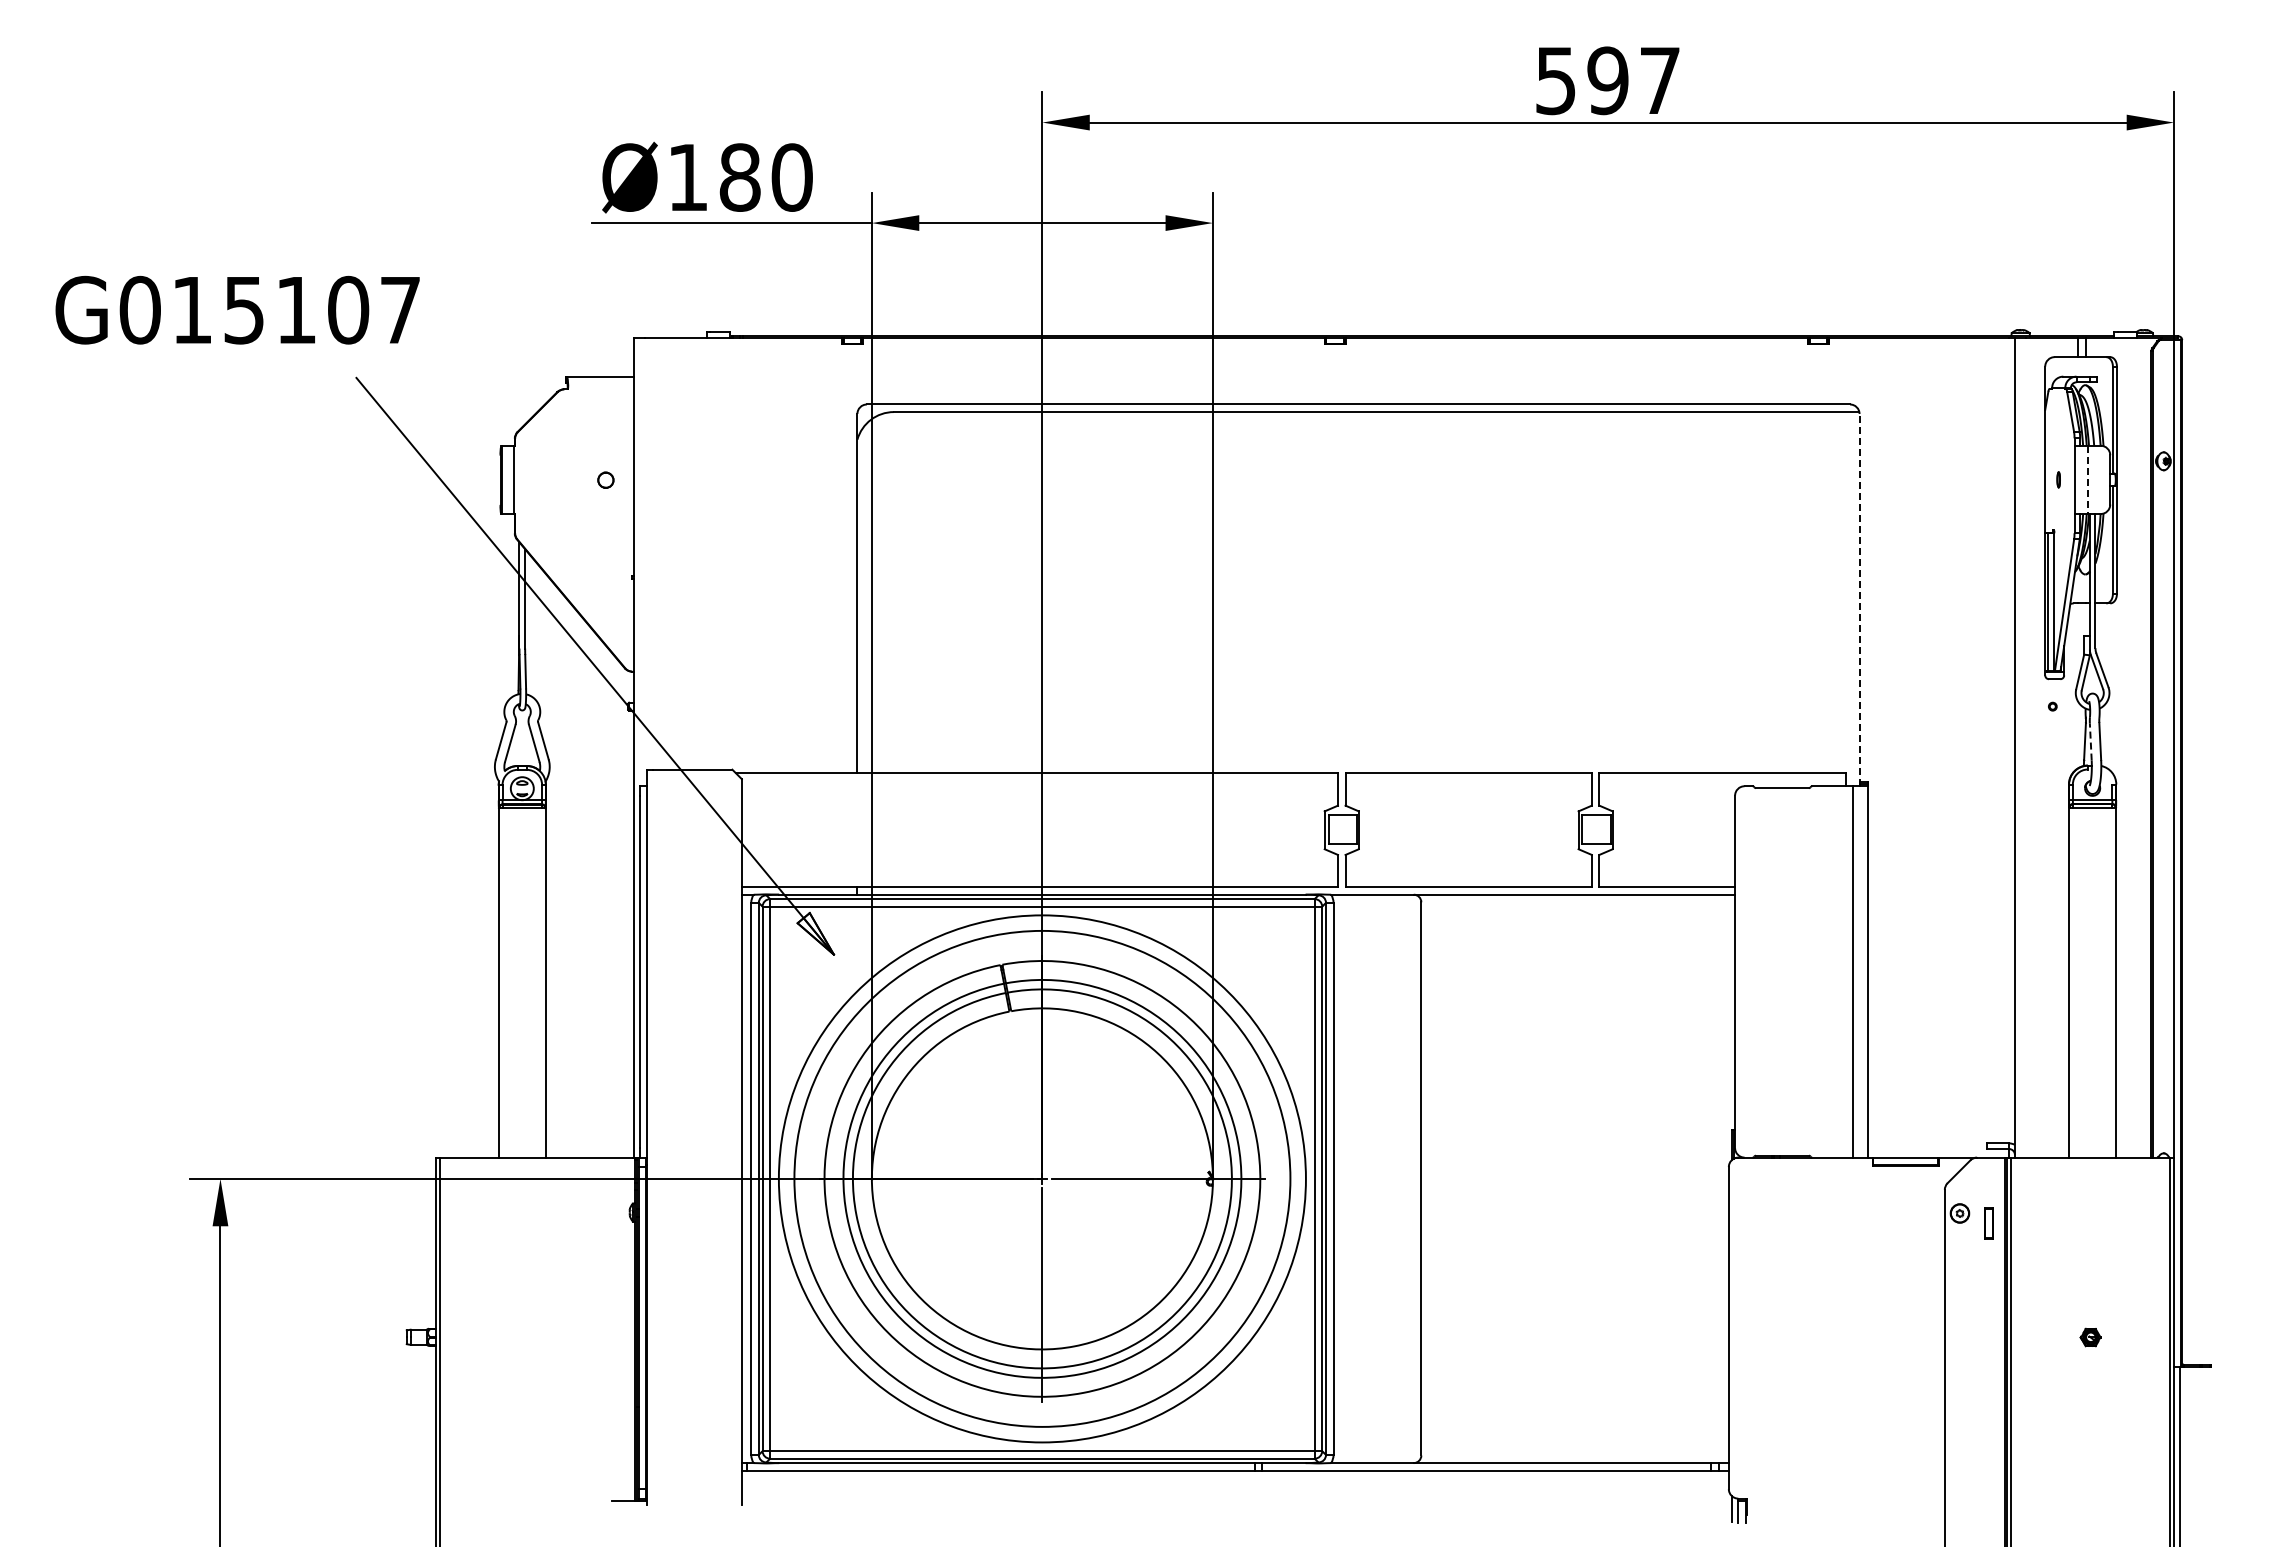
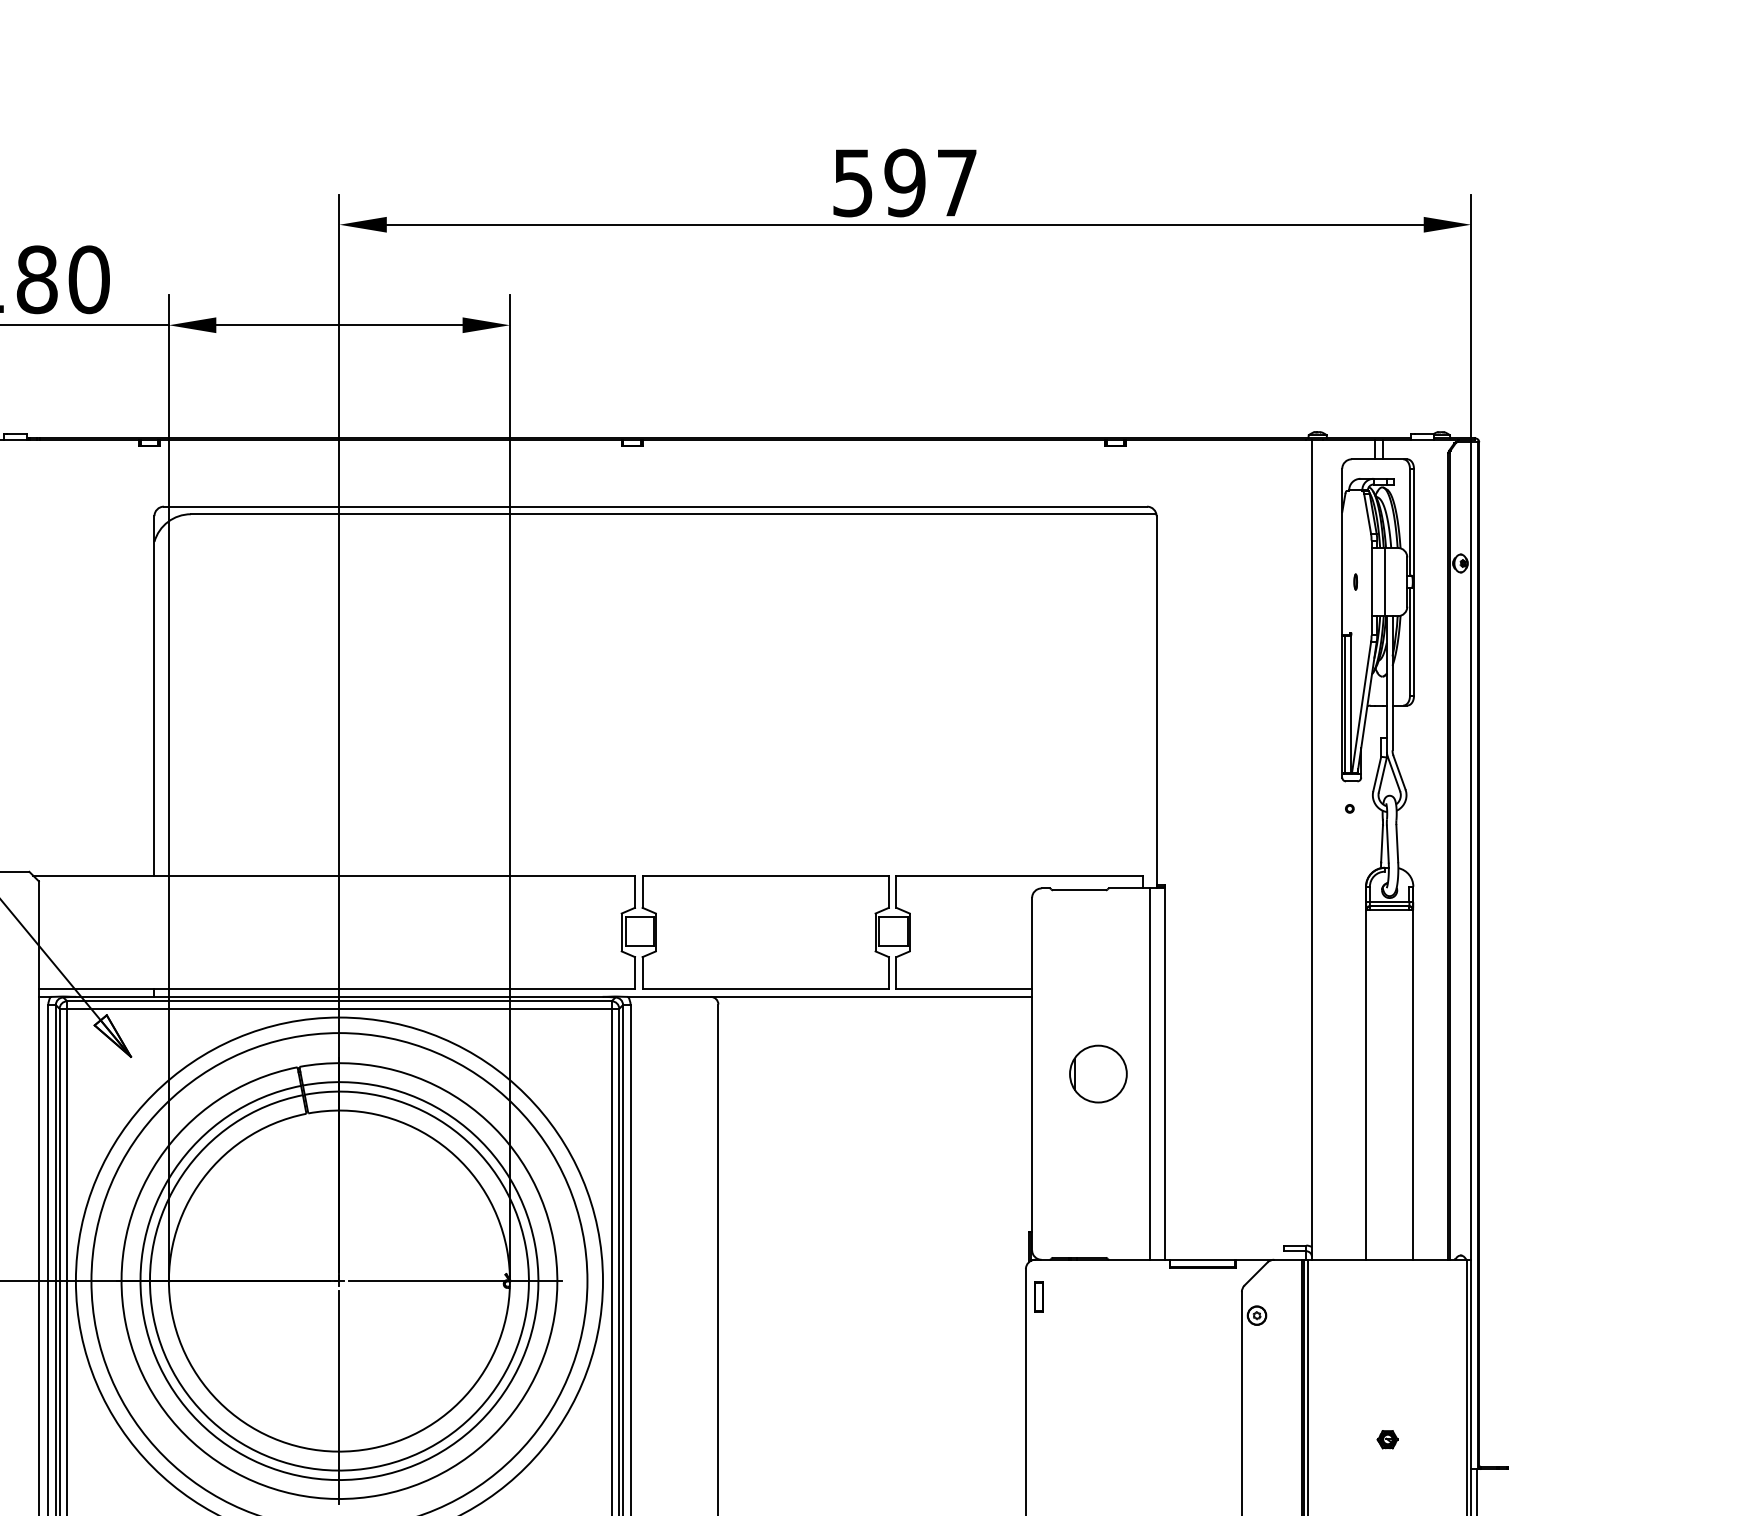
line: (2087, 480) -> (1384, 582), dashed -> solid
line: (1859, 599) -> (1156, 701), dashed -> solid
line: (2090, 741) -> (1387, 843), dashed -> solid
part: (1801, 971) -> (1098, 1073), added
part: (1988, 1223) -> (1038, 1296), moved

